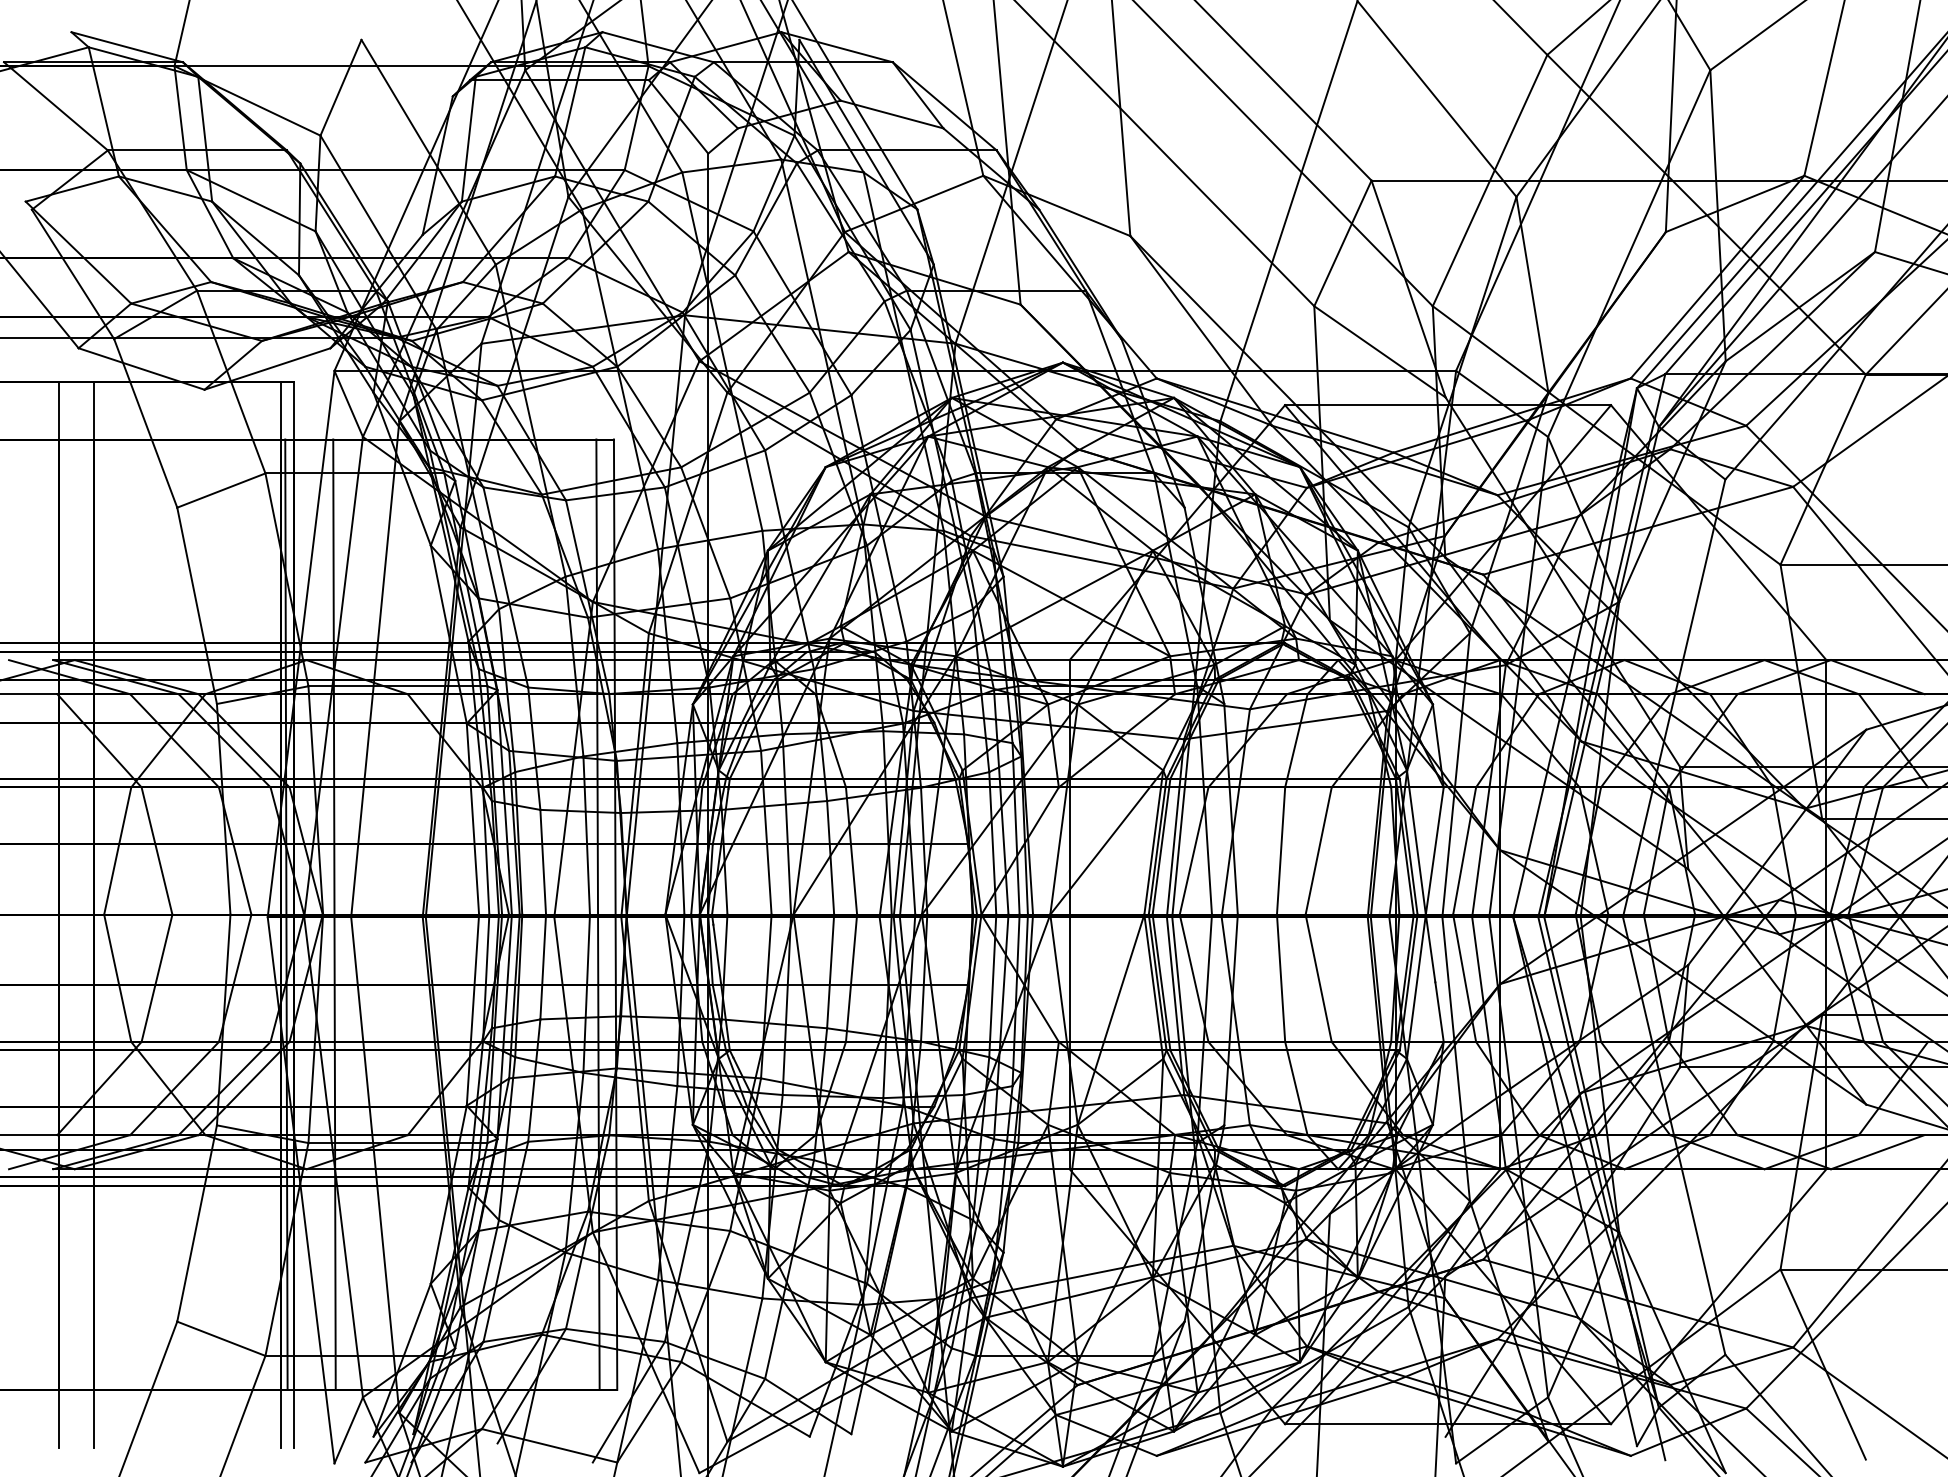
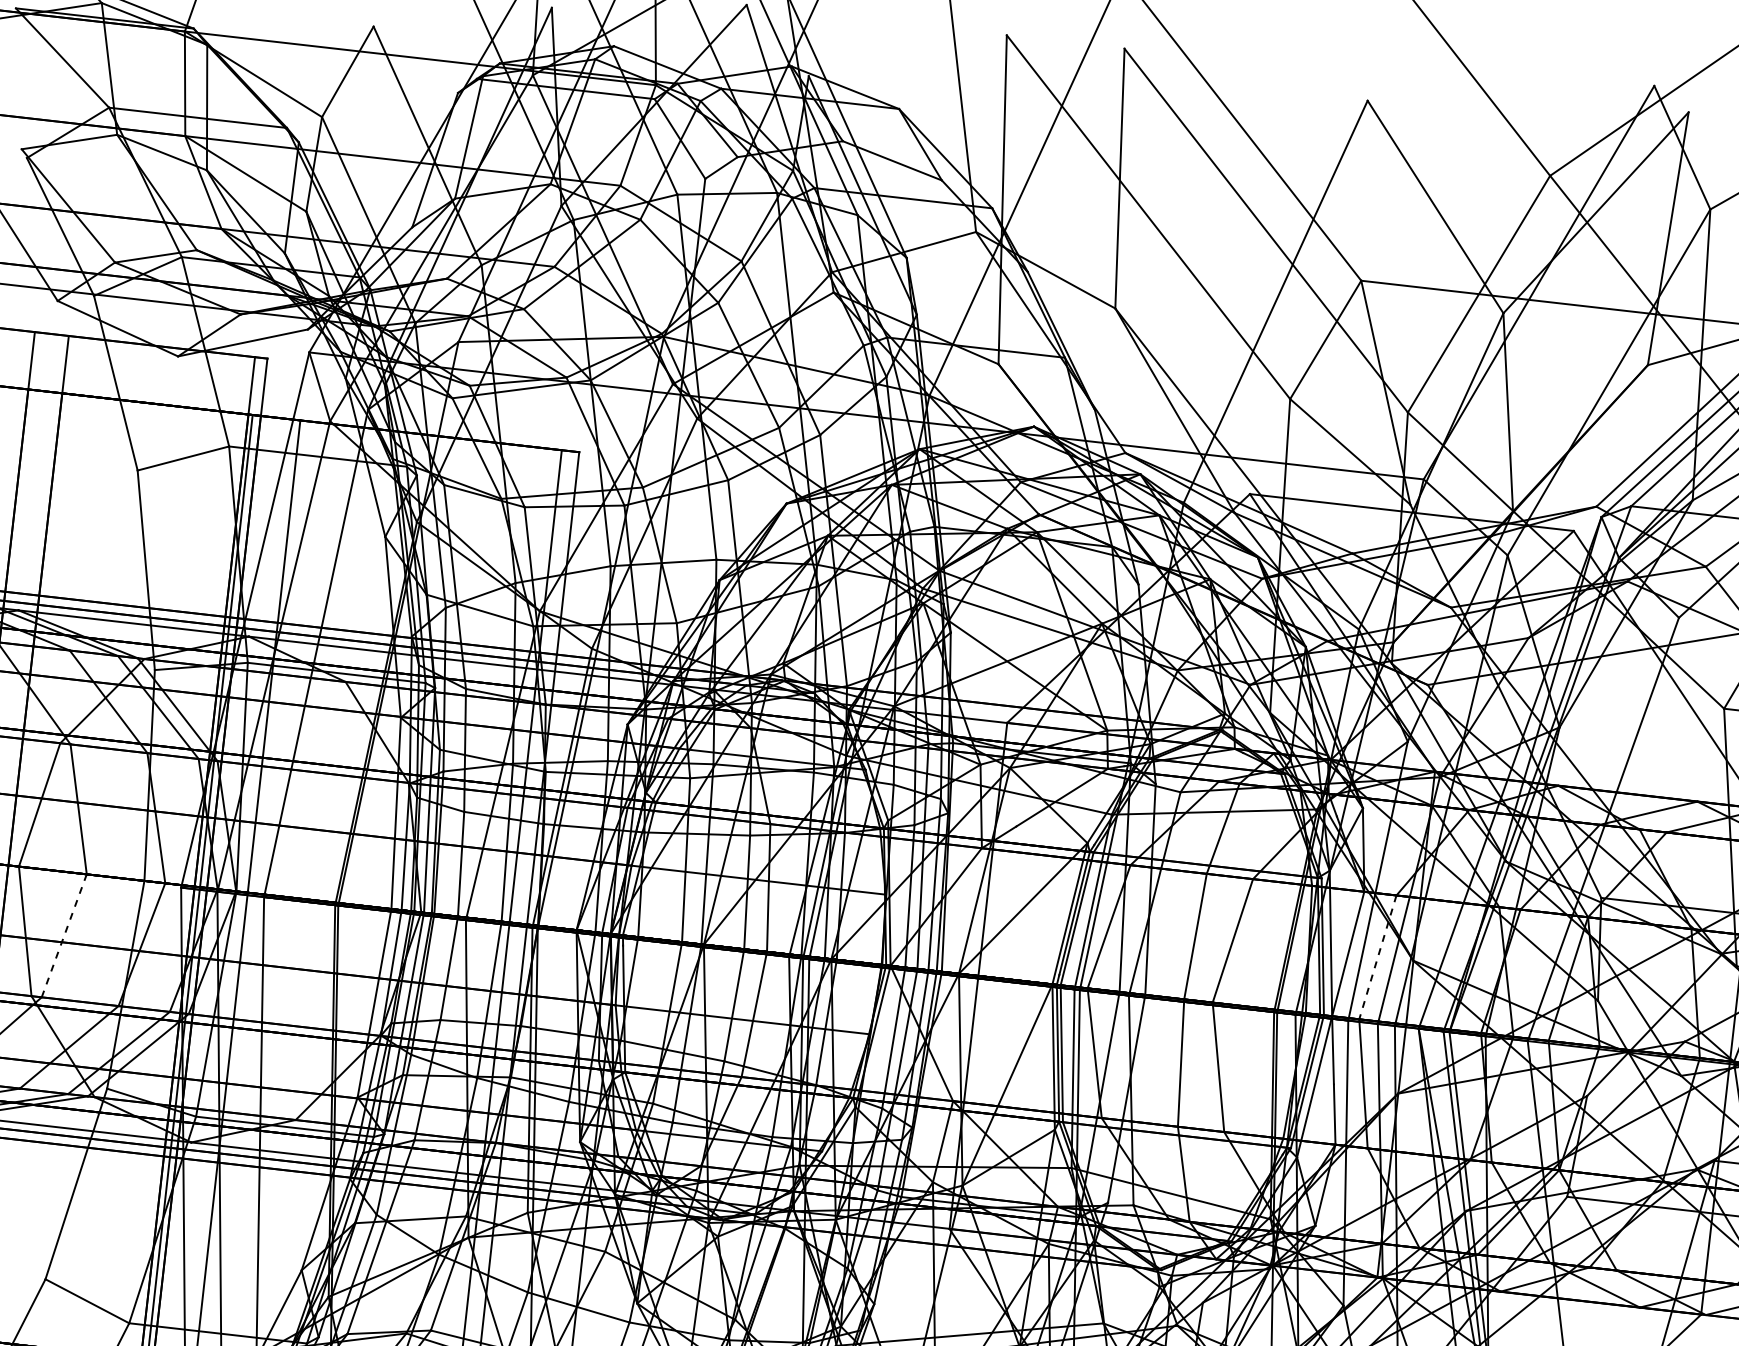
line: (1464, 851) -> (1377, 957), solid -> dashed
line: (157, 977) -> (64, 935), solid -> dashed

